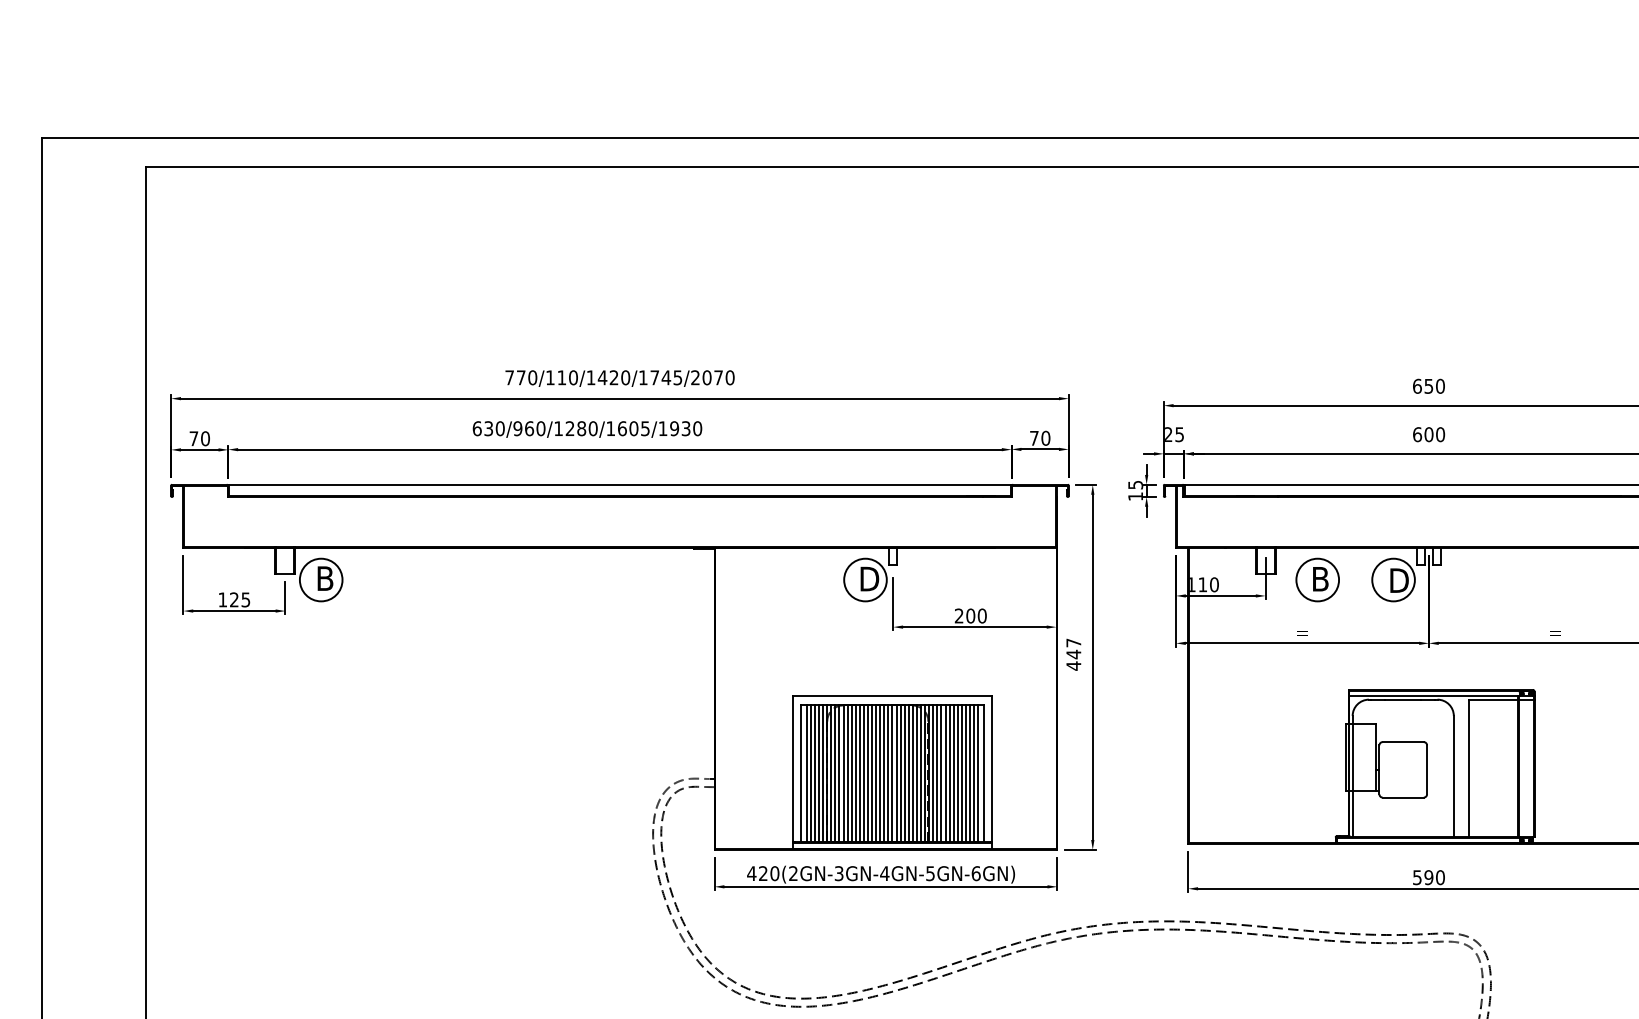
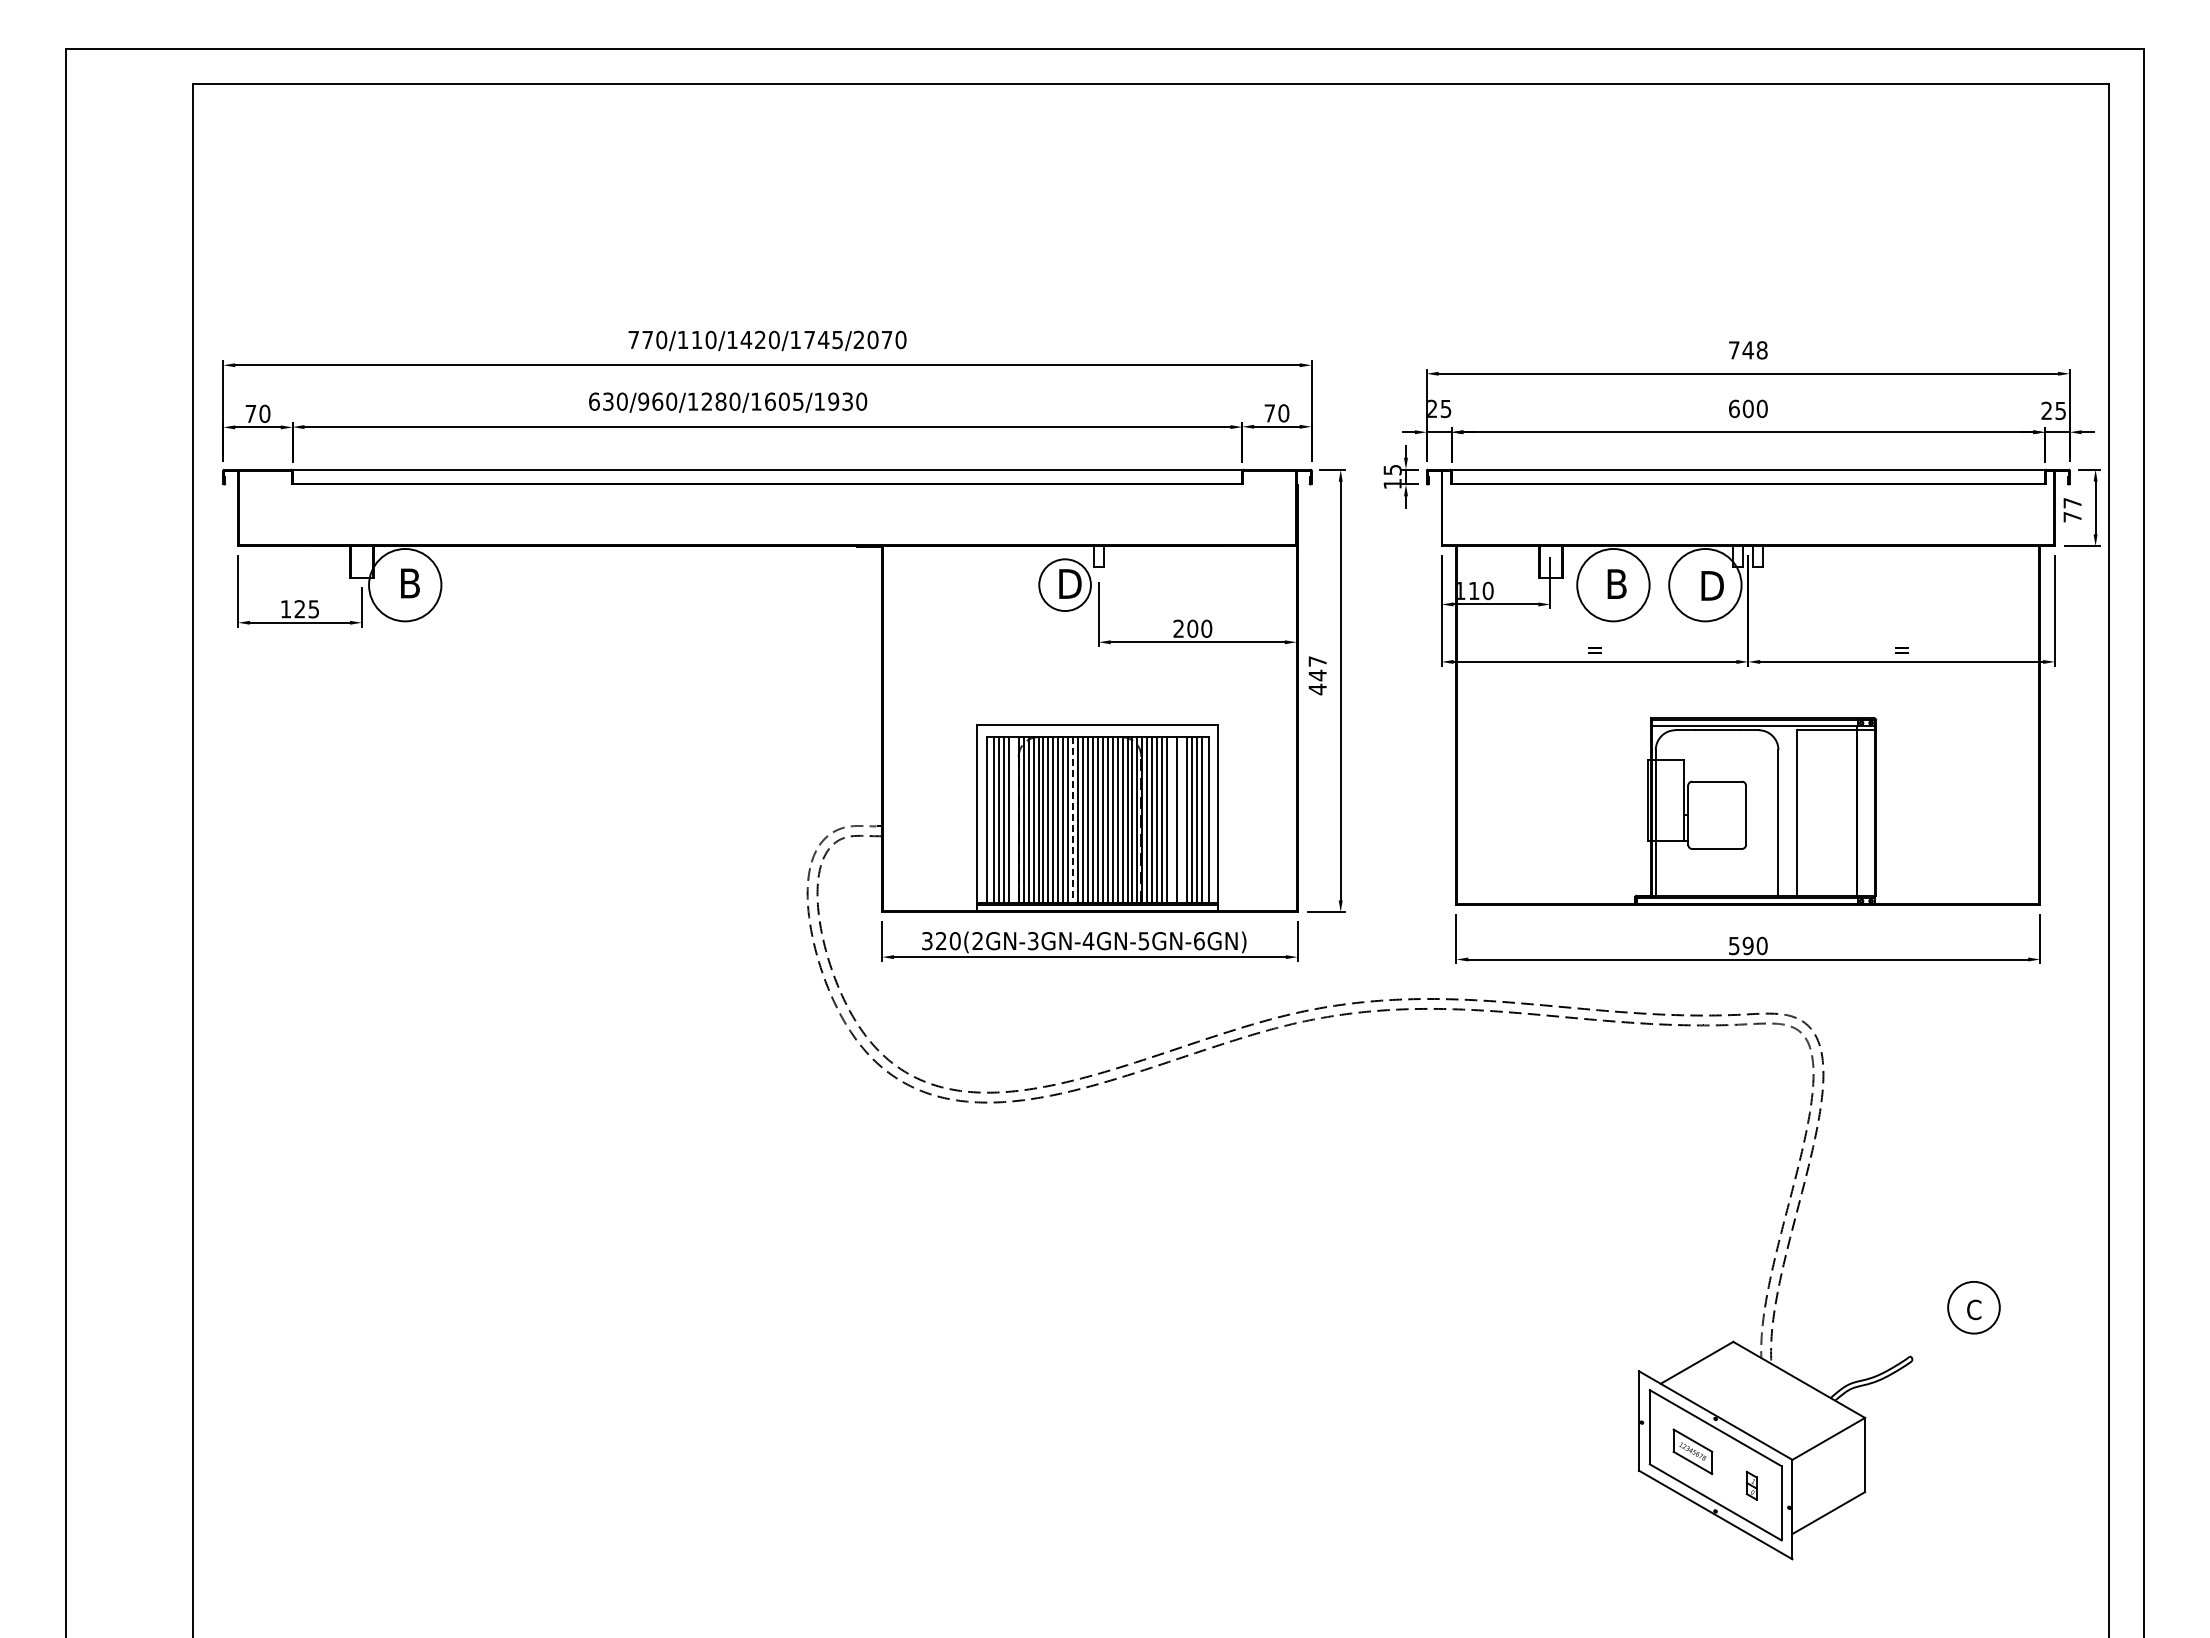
text: (1428, 386) -> (1747, 350), 650 -> 748
circle: (321, 580) -> (405, 585), size x1.4
circle: (1317, 580) -> (1613, 585), size x1.4
circle: (1393, 580) -> (1705, 585), size x1.4
line: (822, 774) -> (1013, 820), removed
line: (872, 774) -> (1073, 820), solid -> dashed
line: (954, 774) -> (1172, 820), removed
line: (961, 774) -> (1181, 820), removed
text: (751, 873) -> (927, 941), 420(2GN-3GN-4GN-5GN-6GN) -> 320(2GN-3GN-4GN-5GN-6GN)

